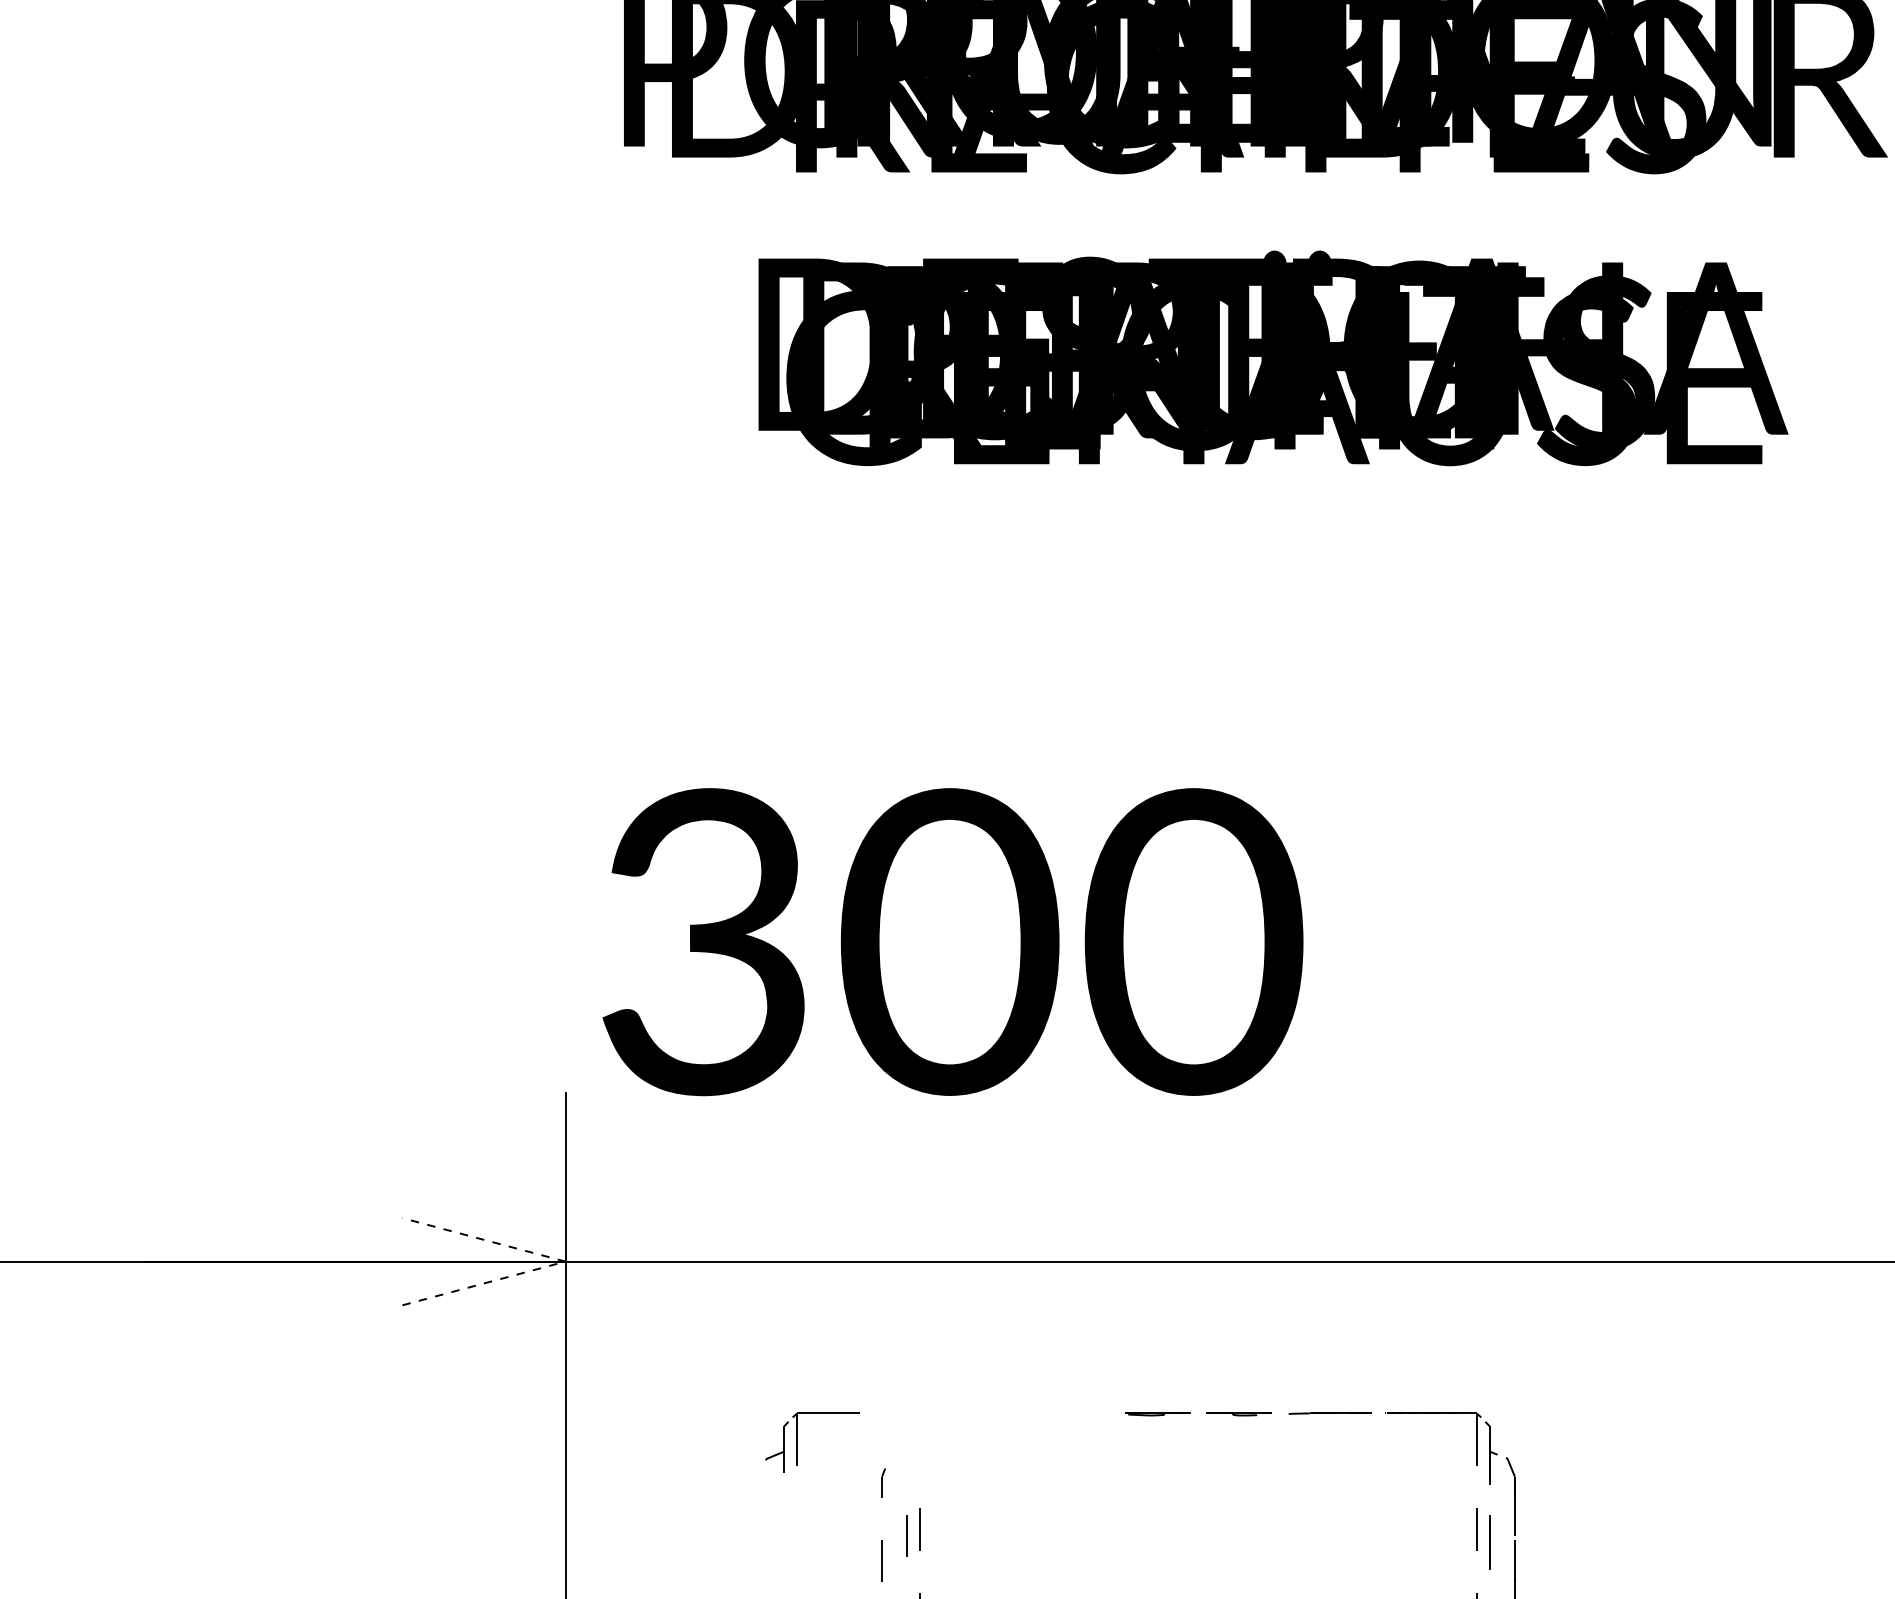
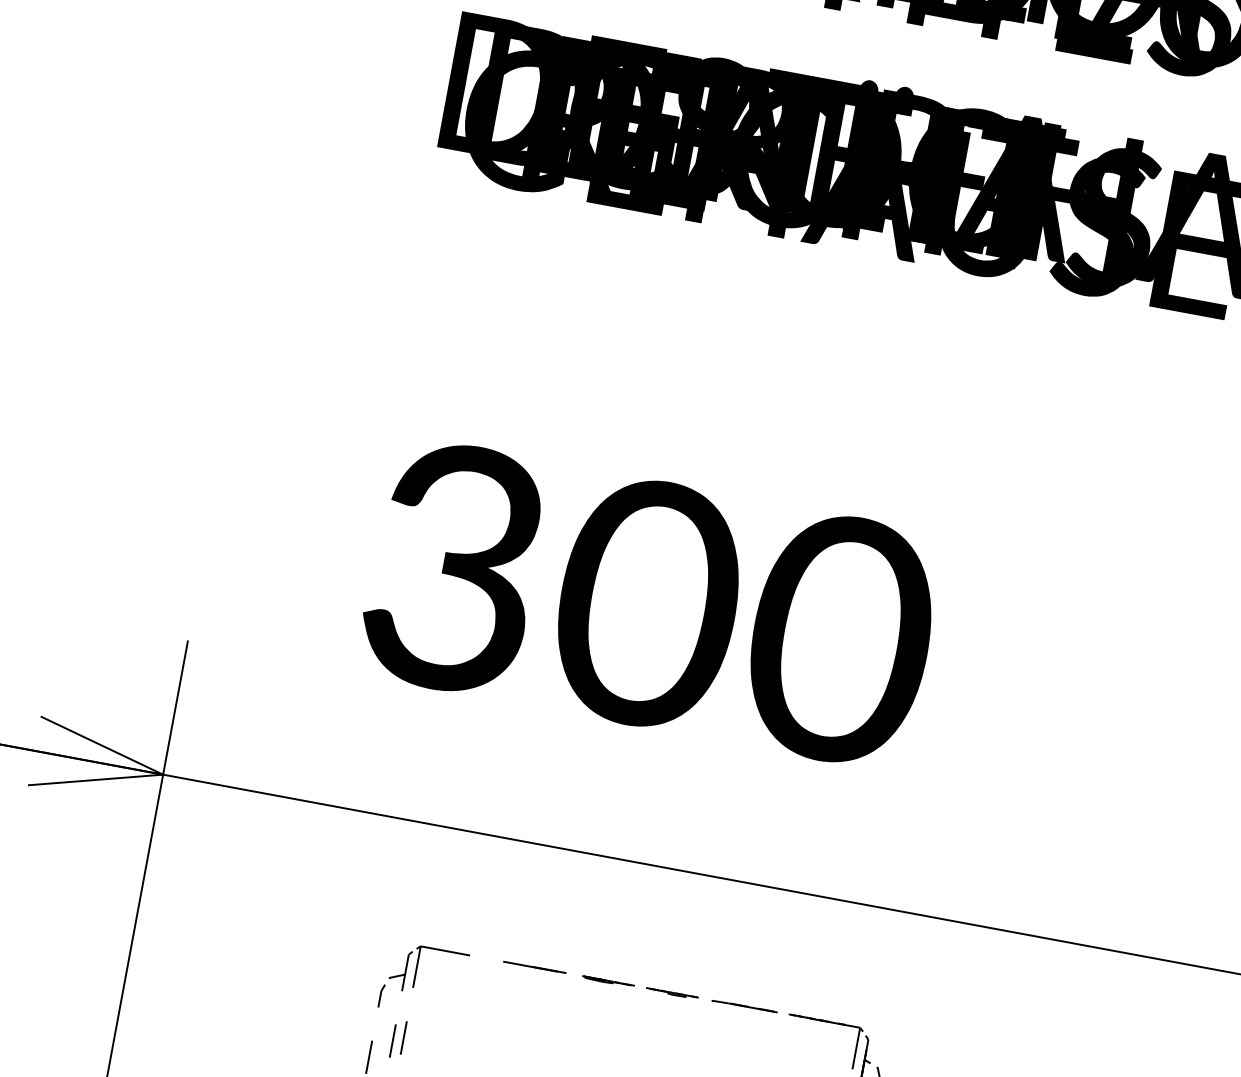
text: (952, 942) -> (650, 604), moved
line: (565, 1261) -> (163, 774), dashed -> solid
line: (1064, 1412) -> (534, 966), added
part: (797, 1442) -> (416, 969), moved

